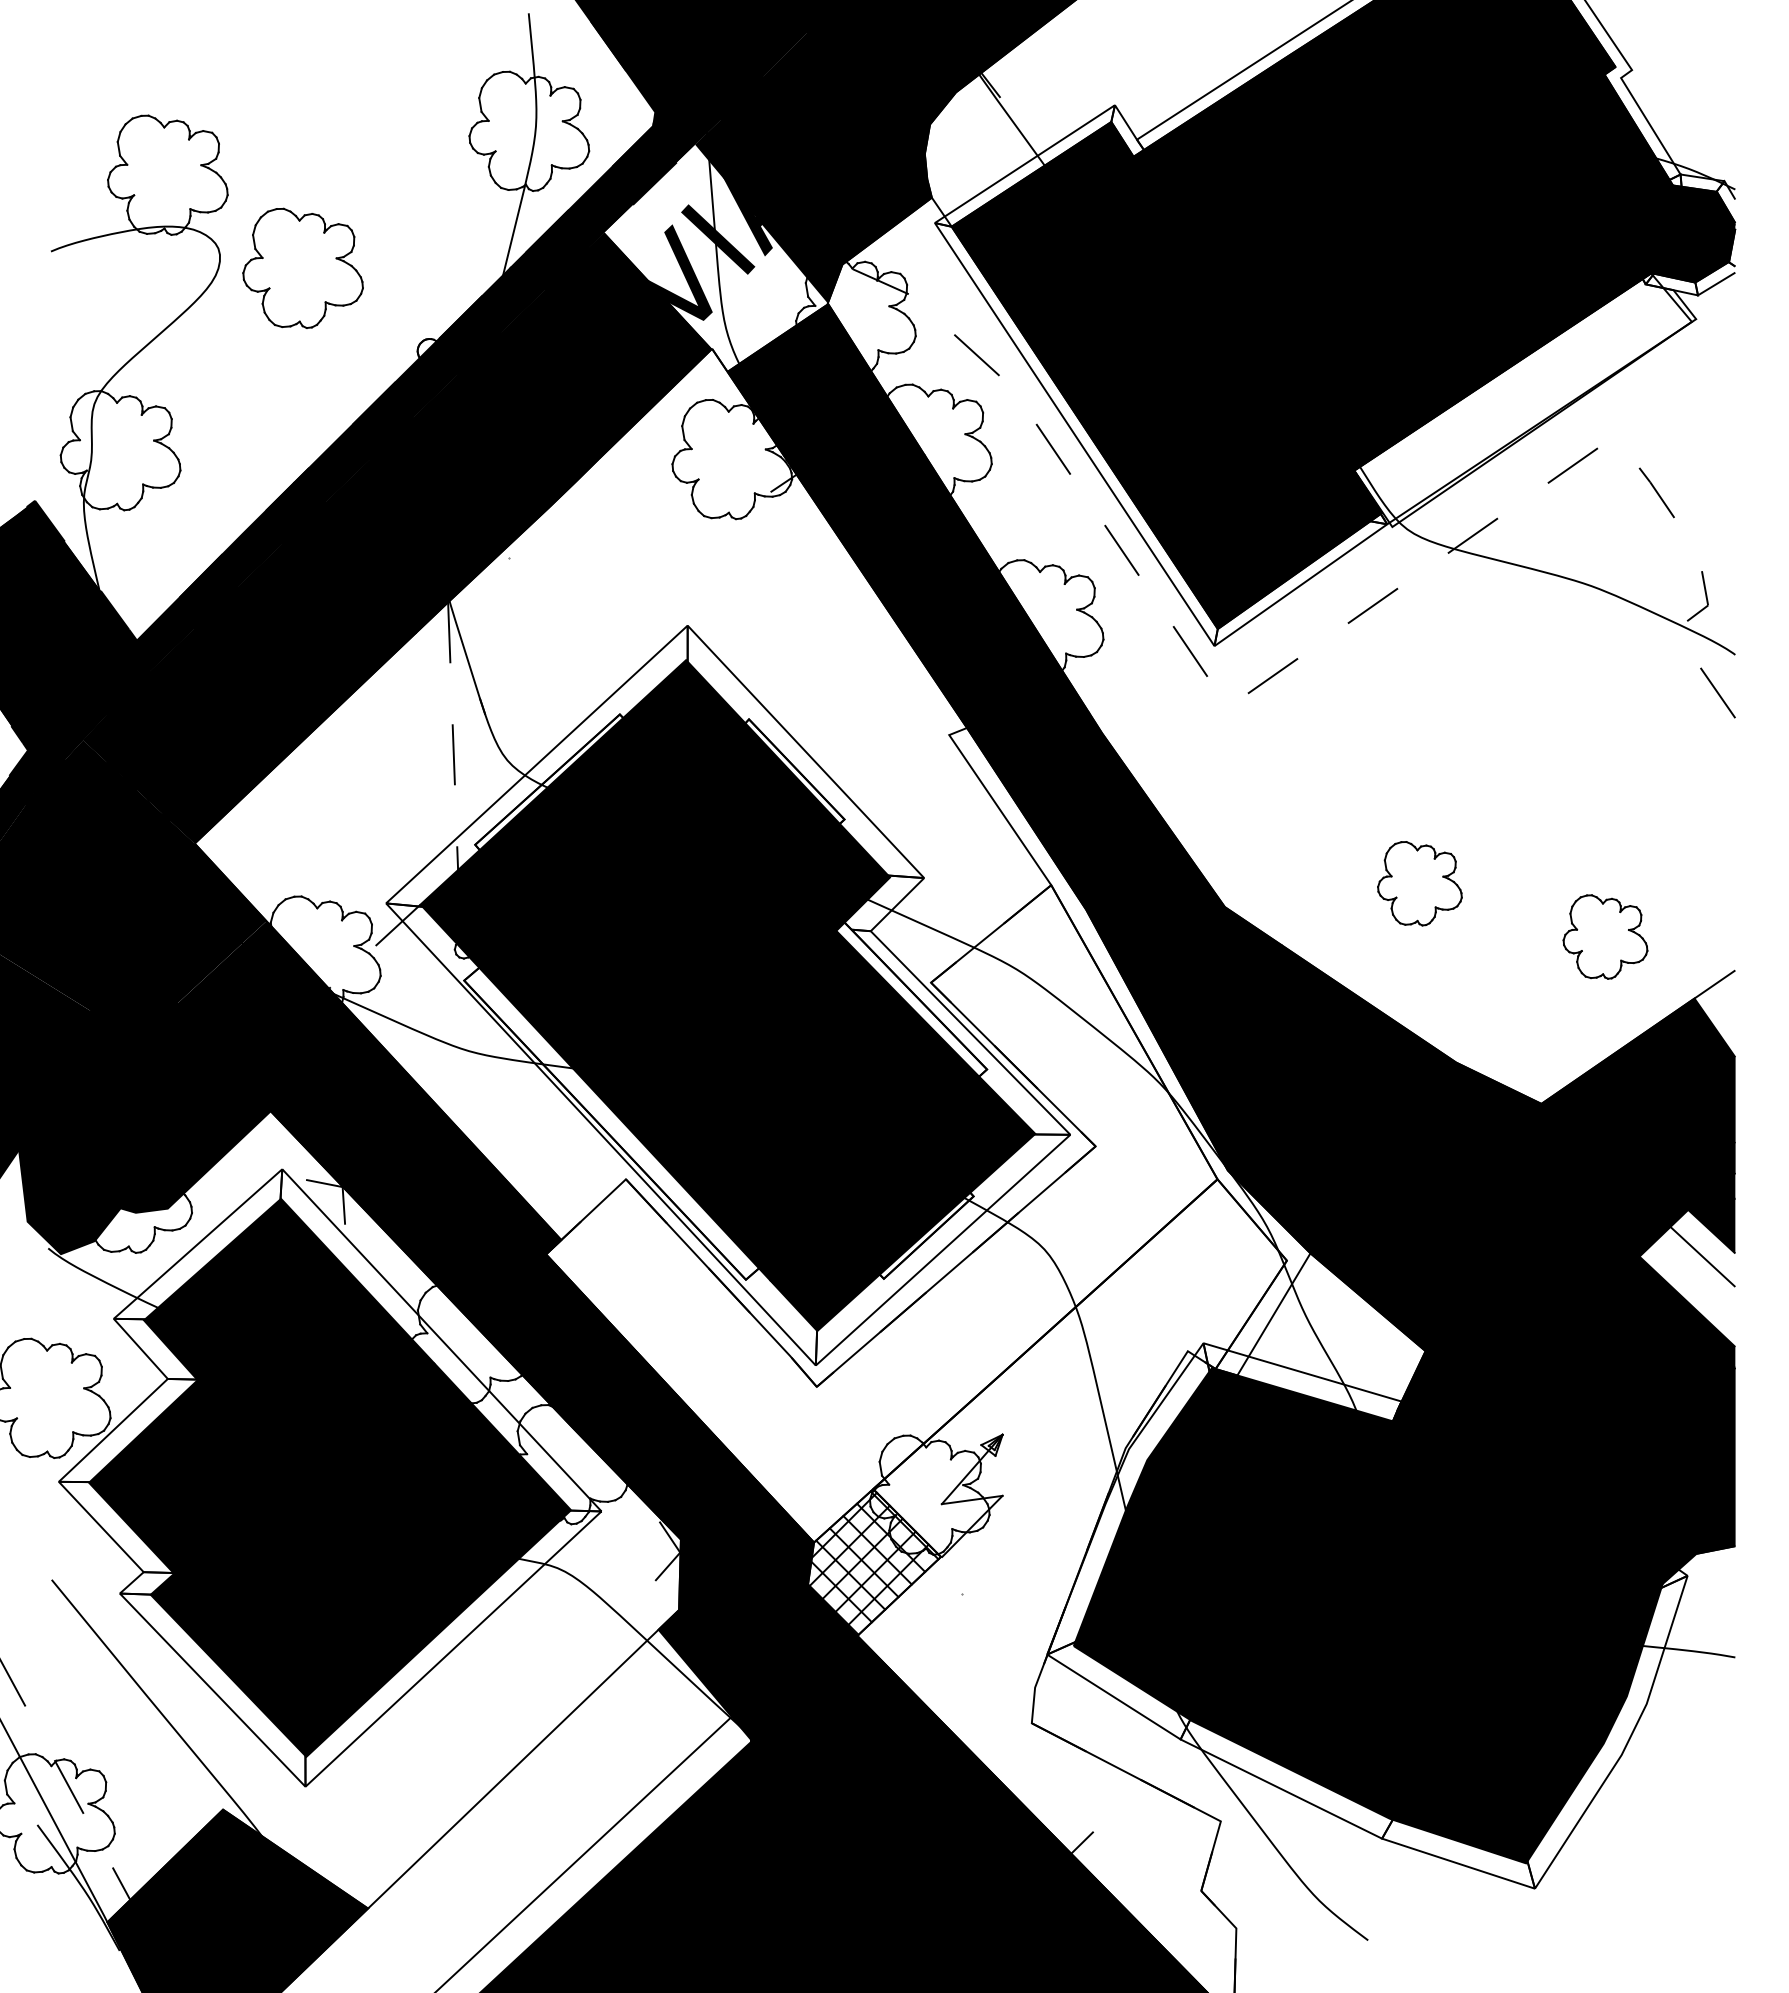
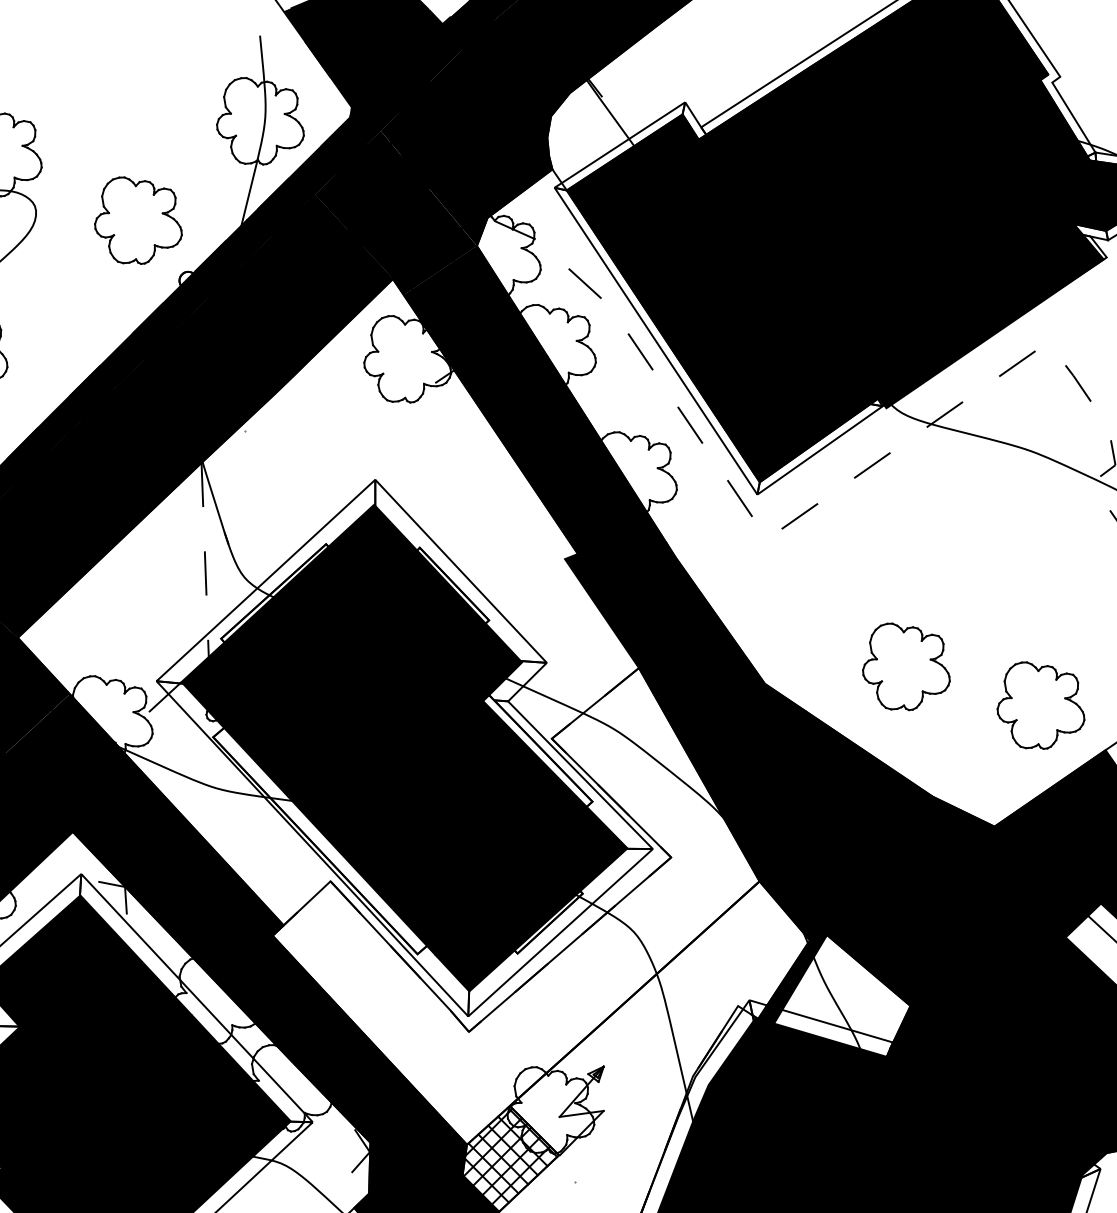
fill: (715, 257) -> (395, 212), added
part: (302, 267) -> (138, 220), moved
fill: (1522, 400) -> (980, 316), added
part: (1419, 883) -> (906, 666), size x1.43
part: (1605, 936) -> (1041, 705), size x1.43
fill: (1129, 1051) -> (695, 788), added

